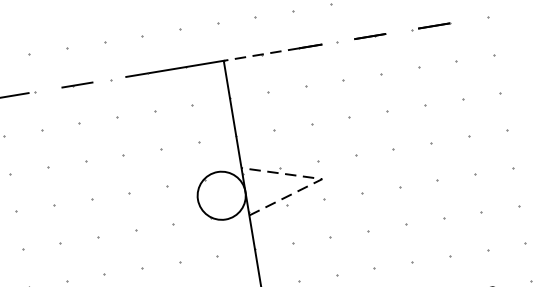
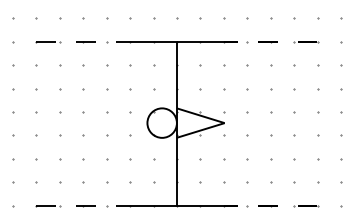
line: (260, 54) -> (199, 41), dashed -> solid
line: (322, 179) -> (224, 123), dashed -> solid

